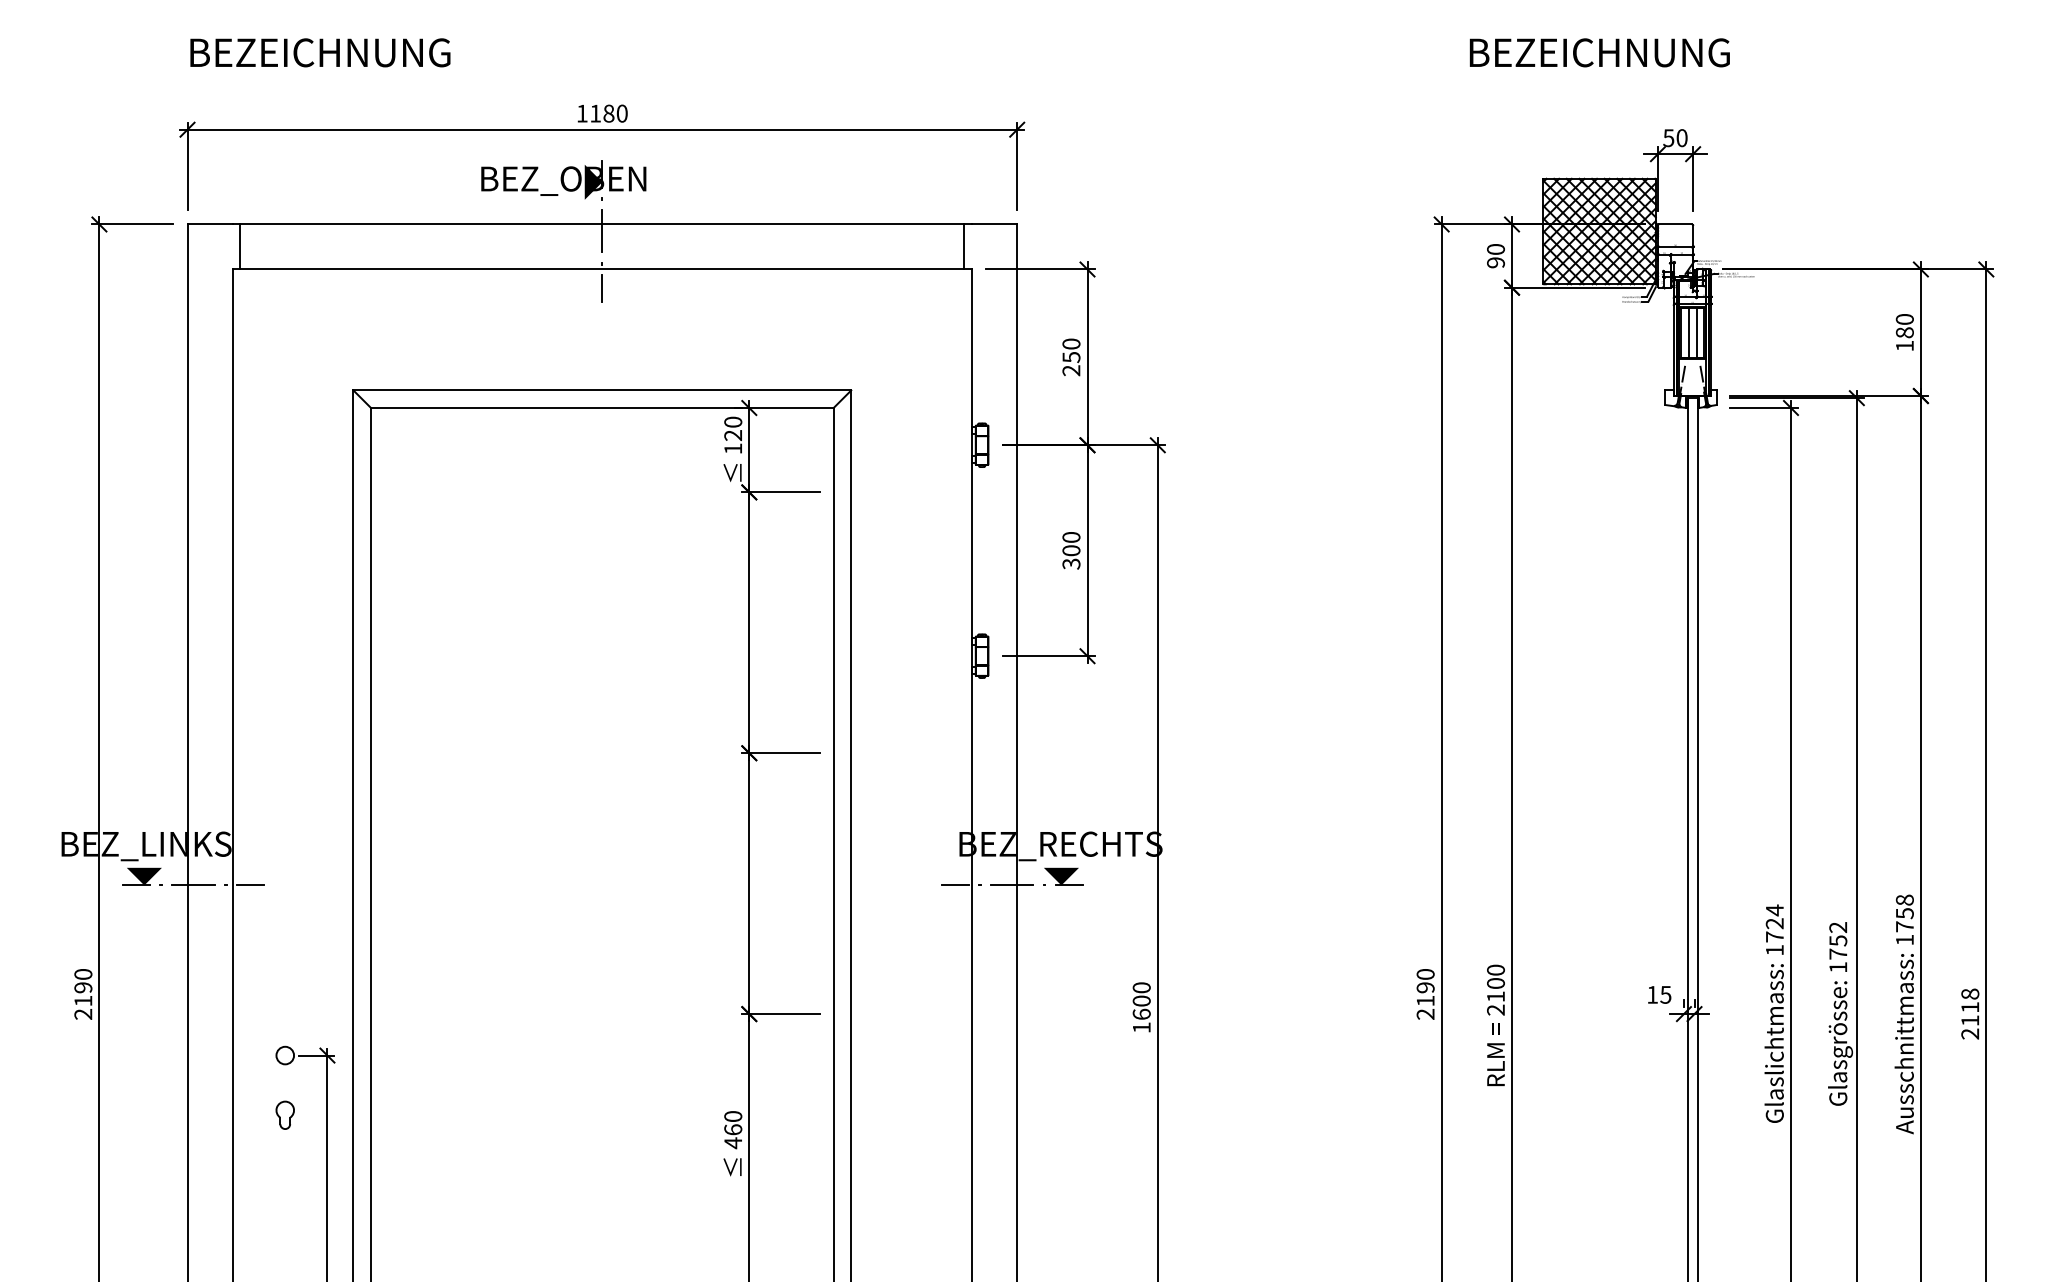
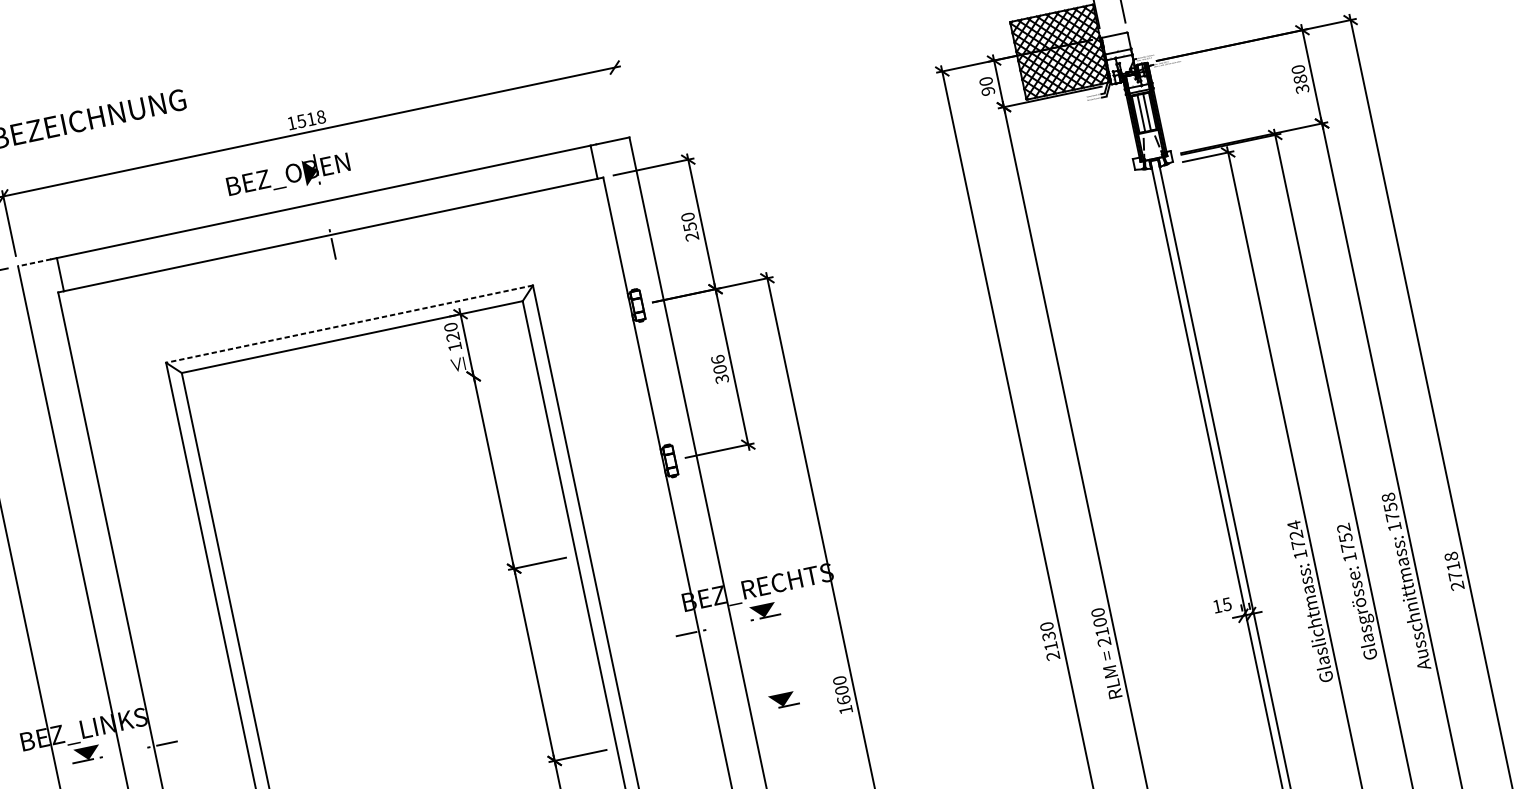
text: (608, 113) -> (311, 119), 1180 -> 1518
line: (1017, 166) -> (620, 94), removed
line: (209, 224) -> (34, 262), solid -> dashed
line: (602, 231) -> (324, 207), removed
text: (1904, 345) -> (1302, 88), 180 -> 380
line: (602, 390) -> (349, 324), solid -> dashed
line: (780, 492) -> (496, 371), removed
text: (1071, 536) -> (717, 358), 300 -> 306
line: (193, 885) -> (125, 752), removed
line: (1012, 885) -> (728, 625), removed
text: (1425, 987) -> (1048, 636), 2190 -> 2130
part: (1063, 997) -> (783, 699), added
text: (1970, 1020) -> (1455, 575), 2118 -> 2718

